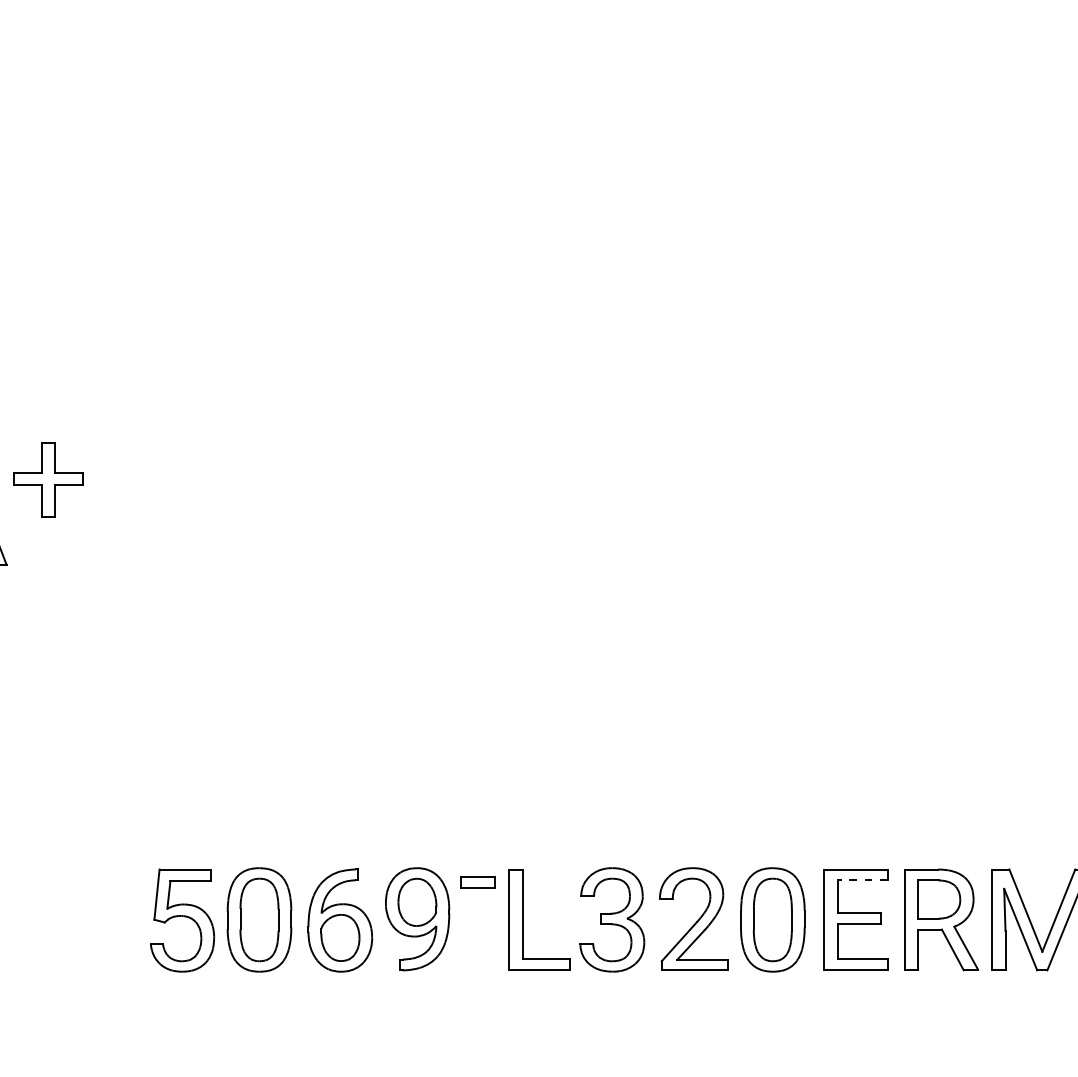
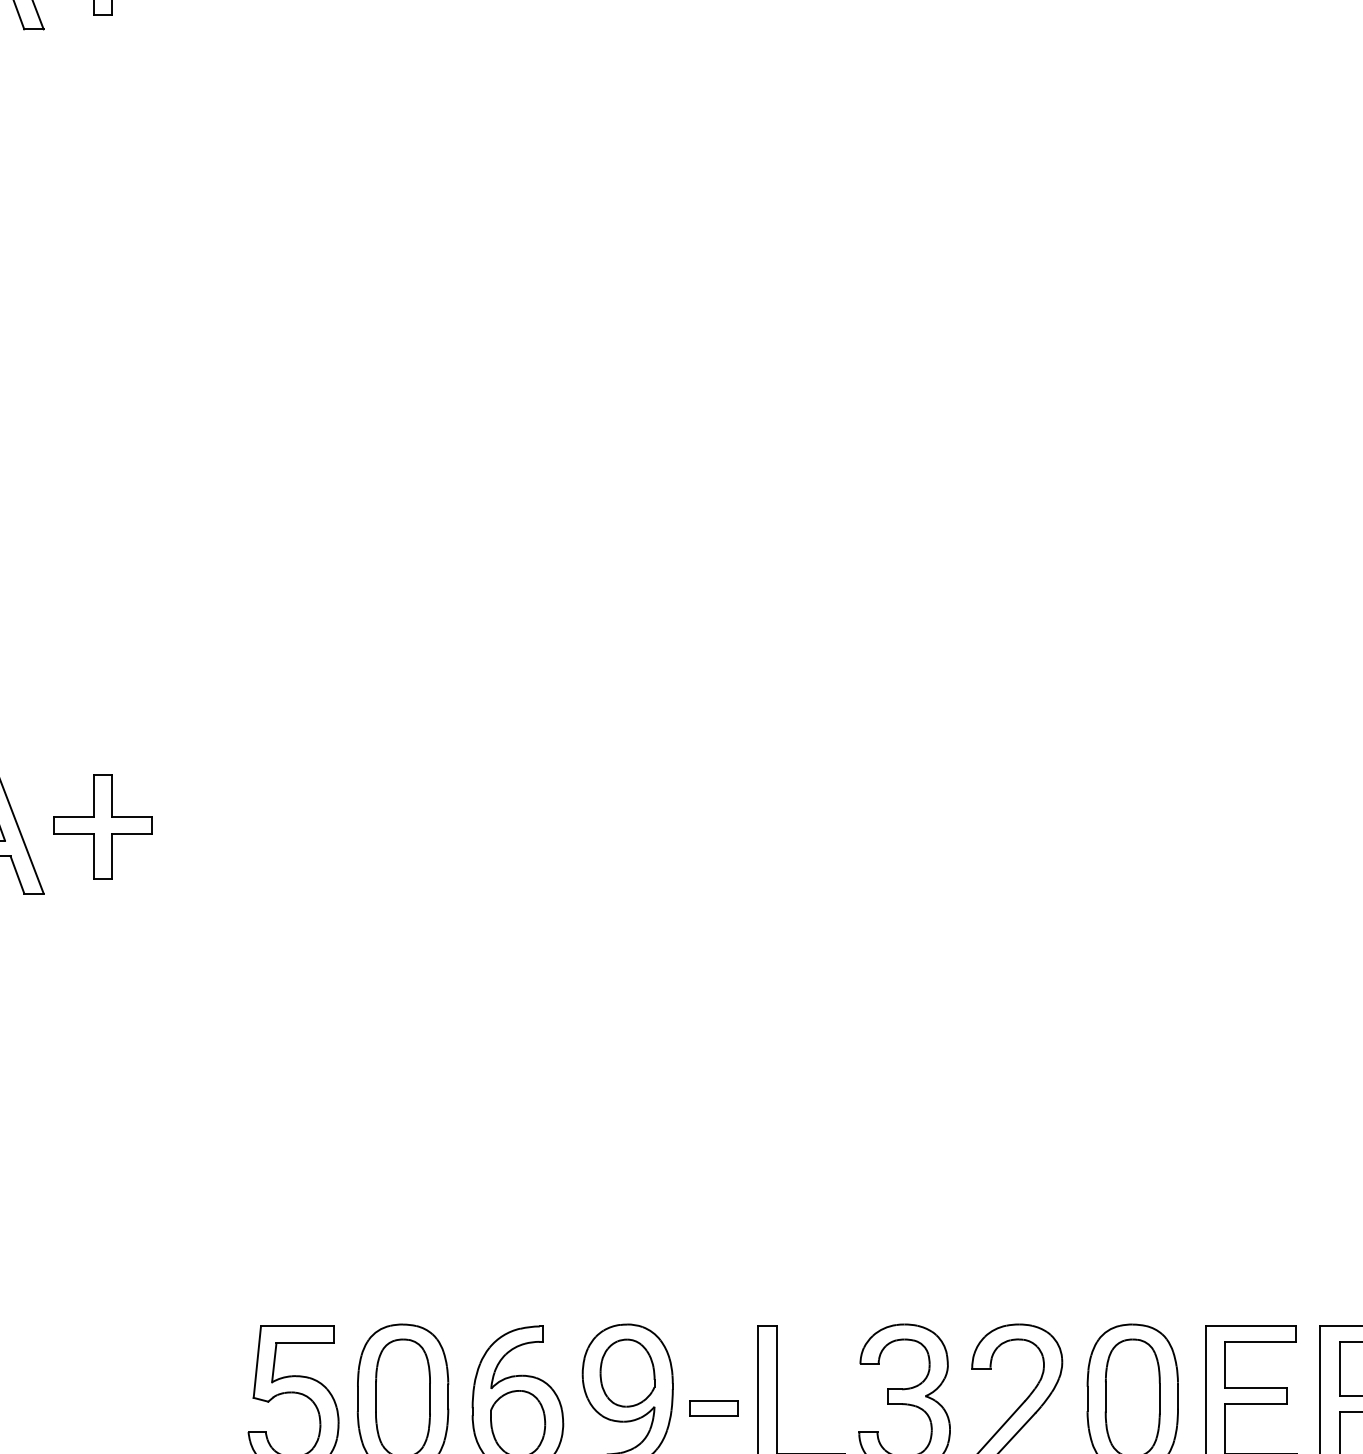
part: (48, 479) -> (103, 826), moved
line: (862, 880) -> (1260, 1342), dashed -> solid
part: (477, 882) -> (712, 1408), moved

